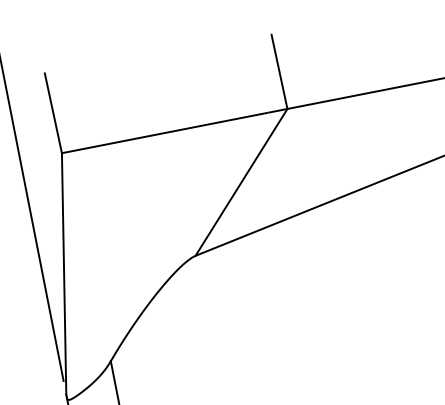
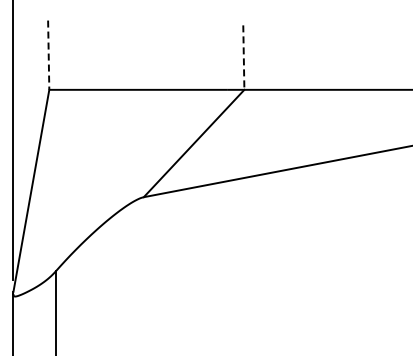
line: (279, 72) -> (243, 58), solid -> dashed
line: (53, 113) -> (48, 55), solid -> dashed

